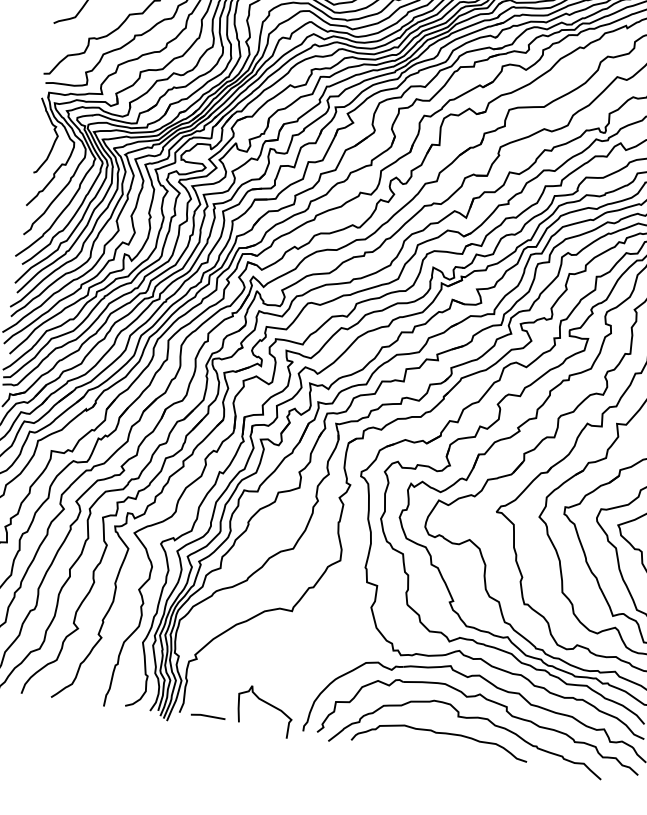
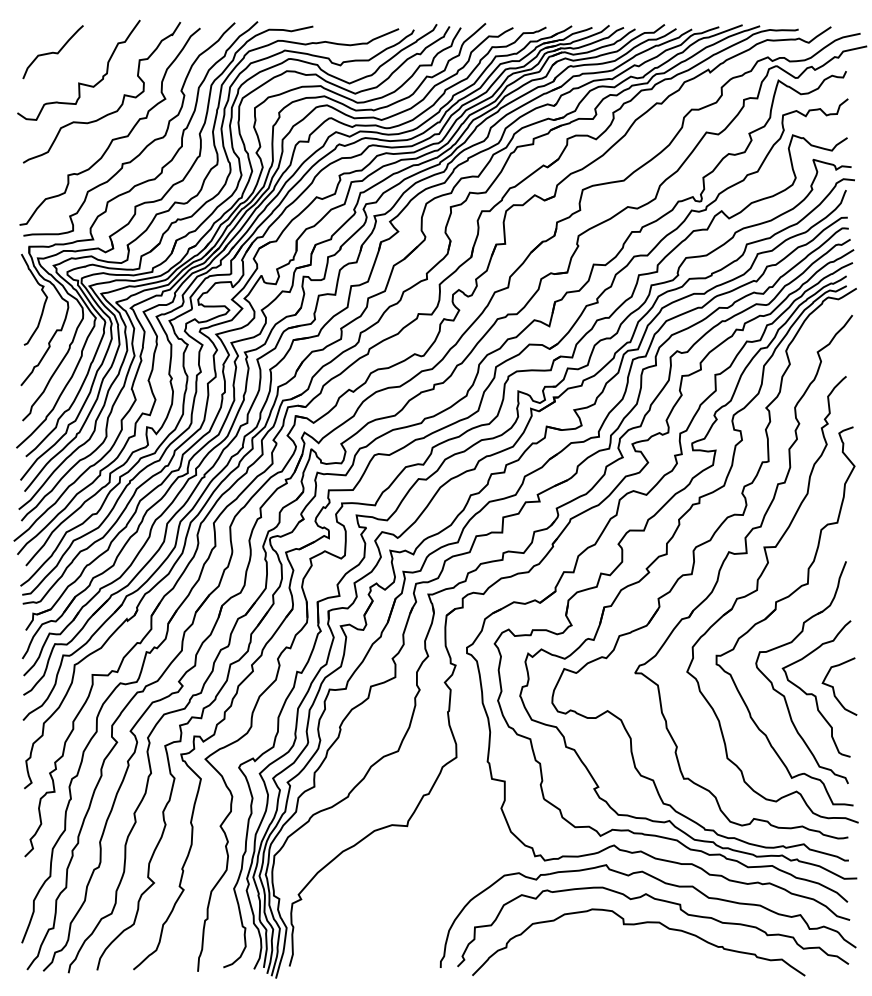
curve: (269, 705) -> (395, 942), removed
line: (208, 715) -> (324, 965), removed
curve: (438, 733) -> (602, 948), removed

